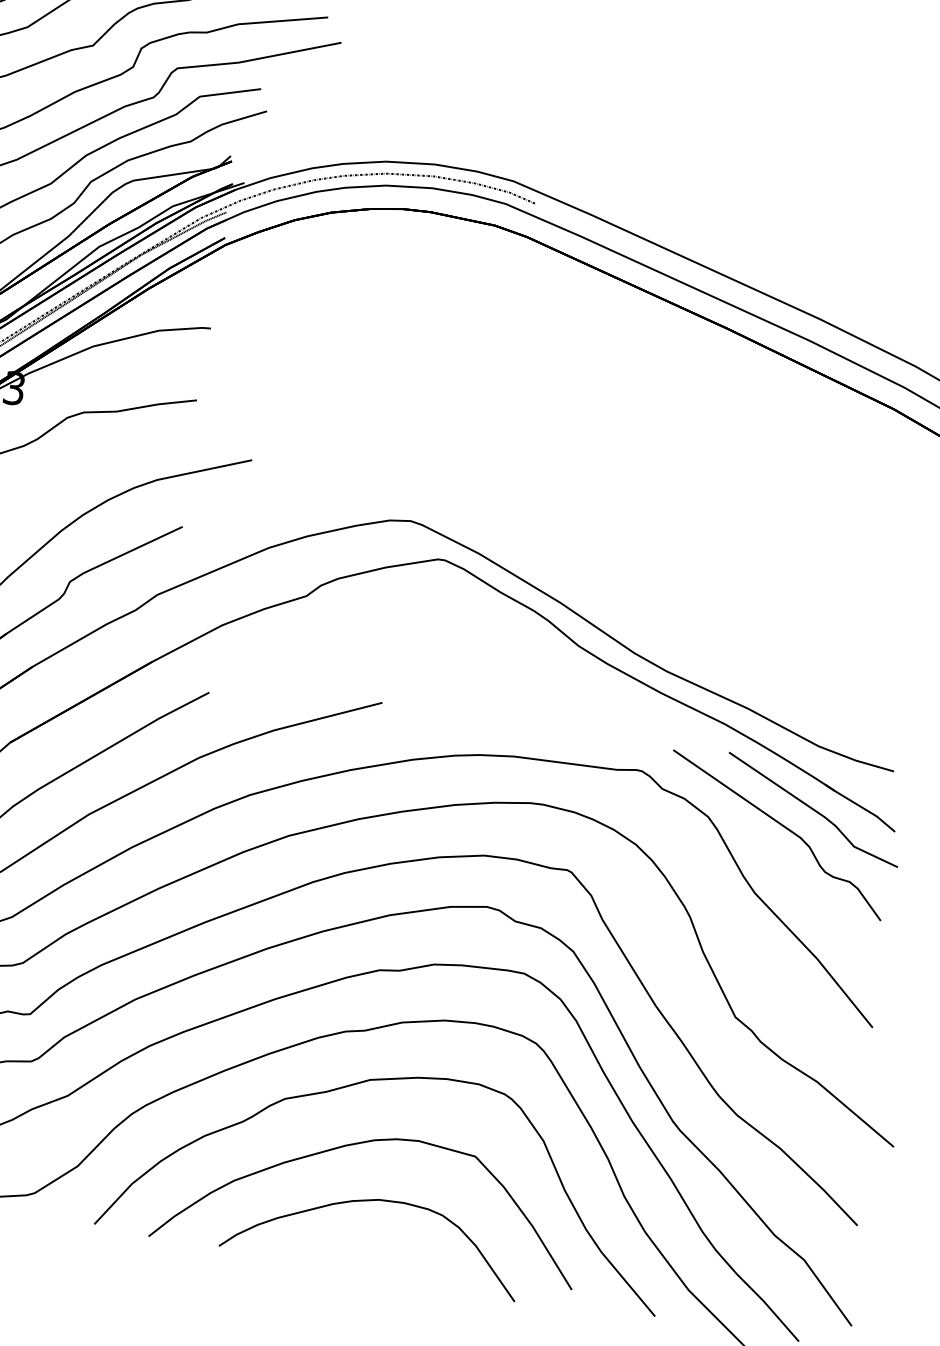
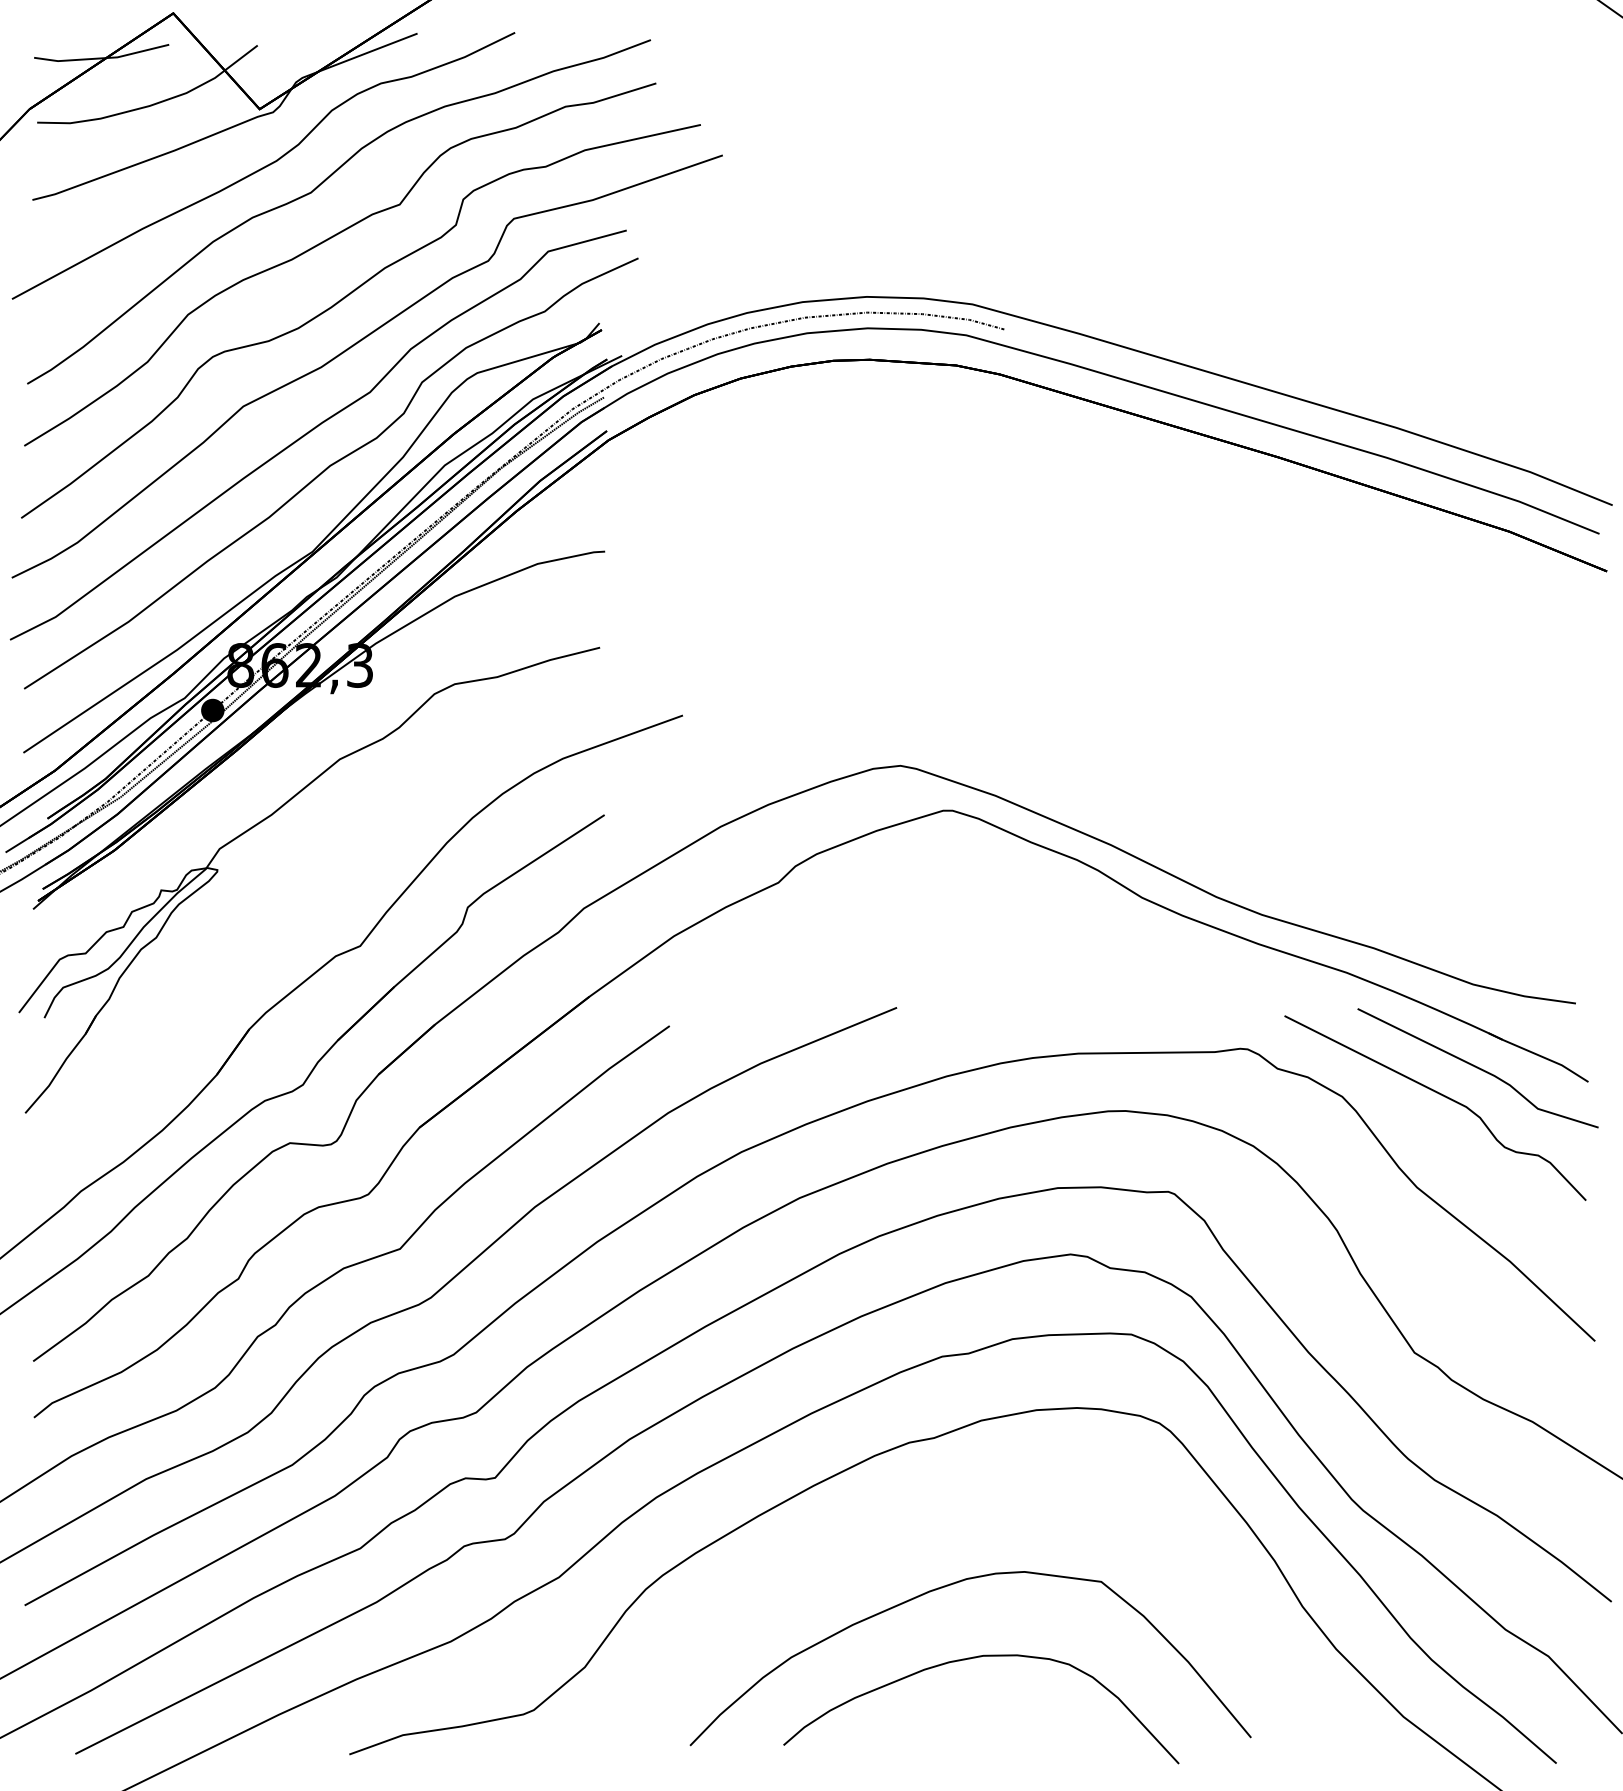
part: (382, 1080) -> (966, 1499), removed

